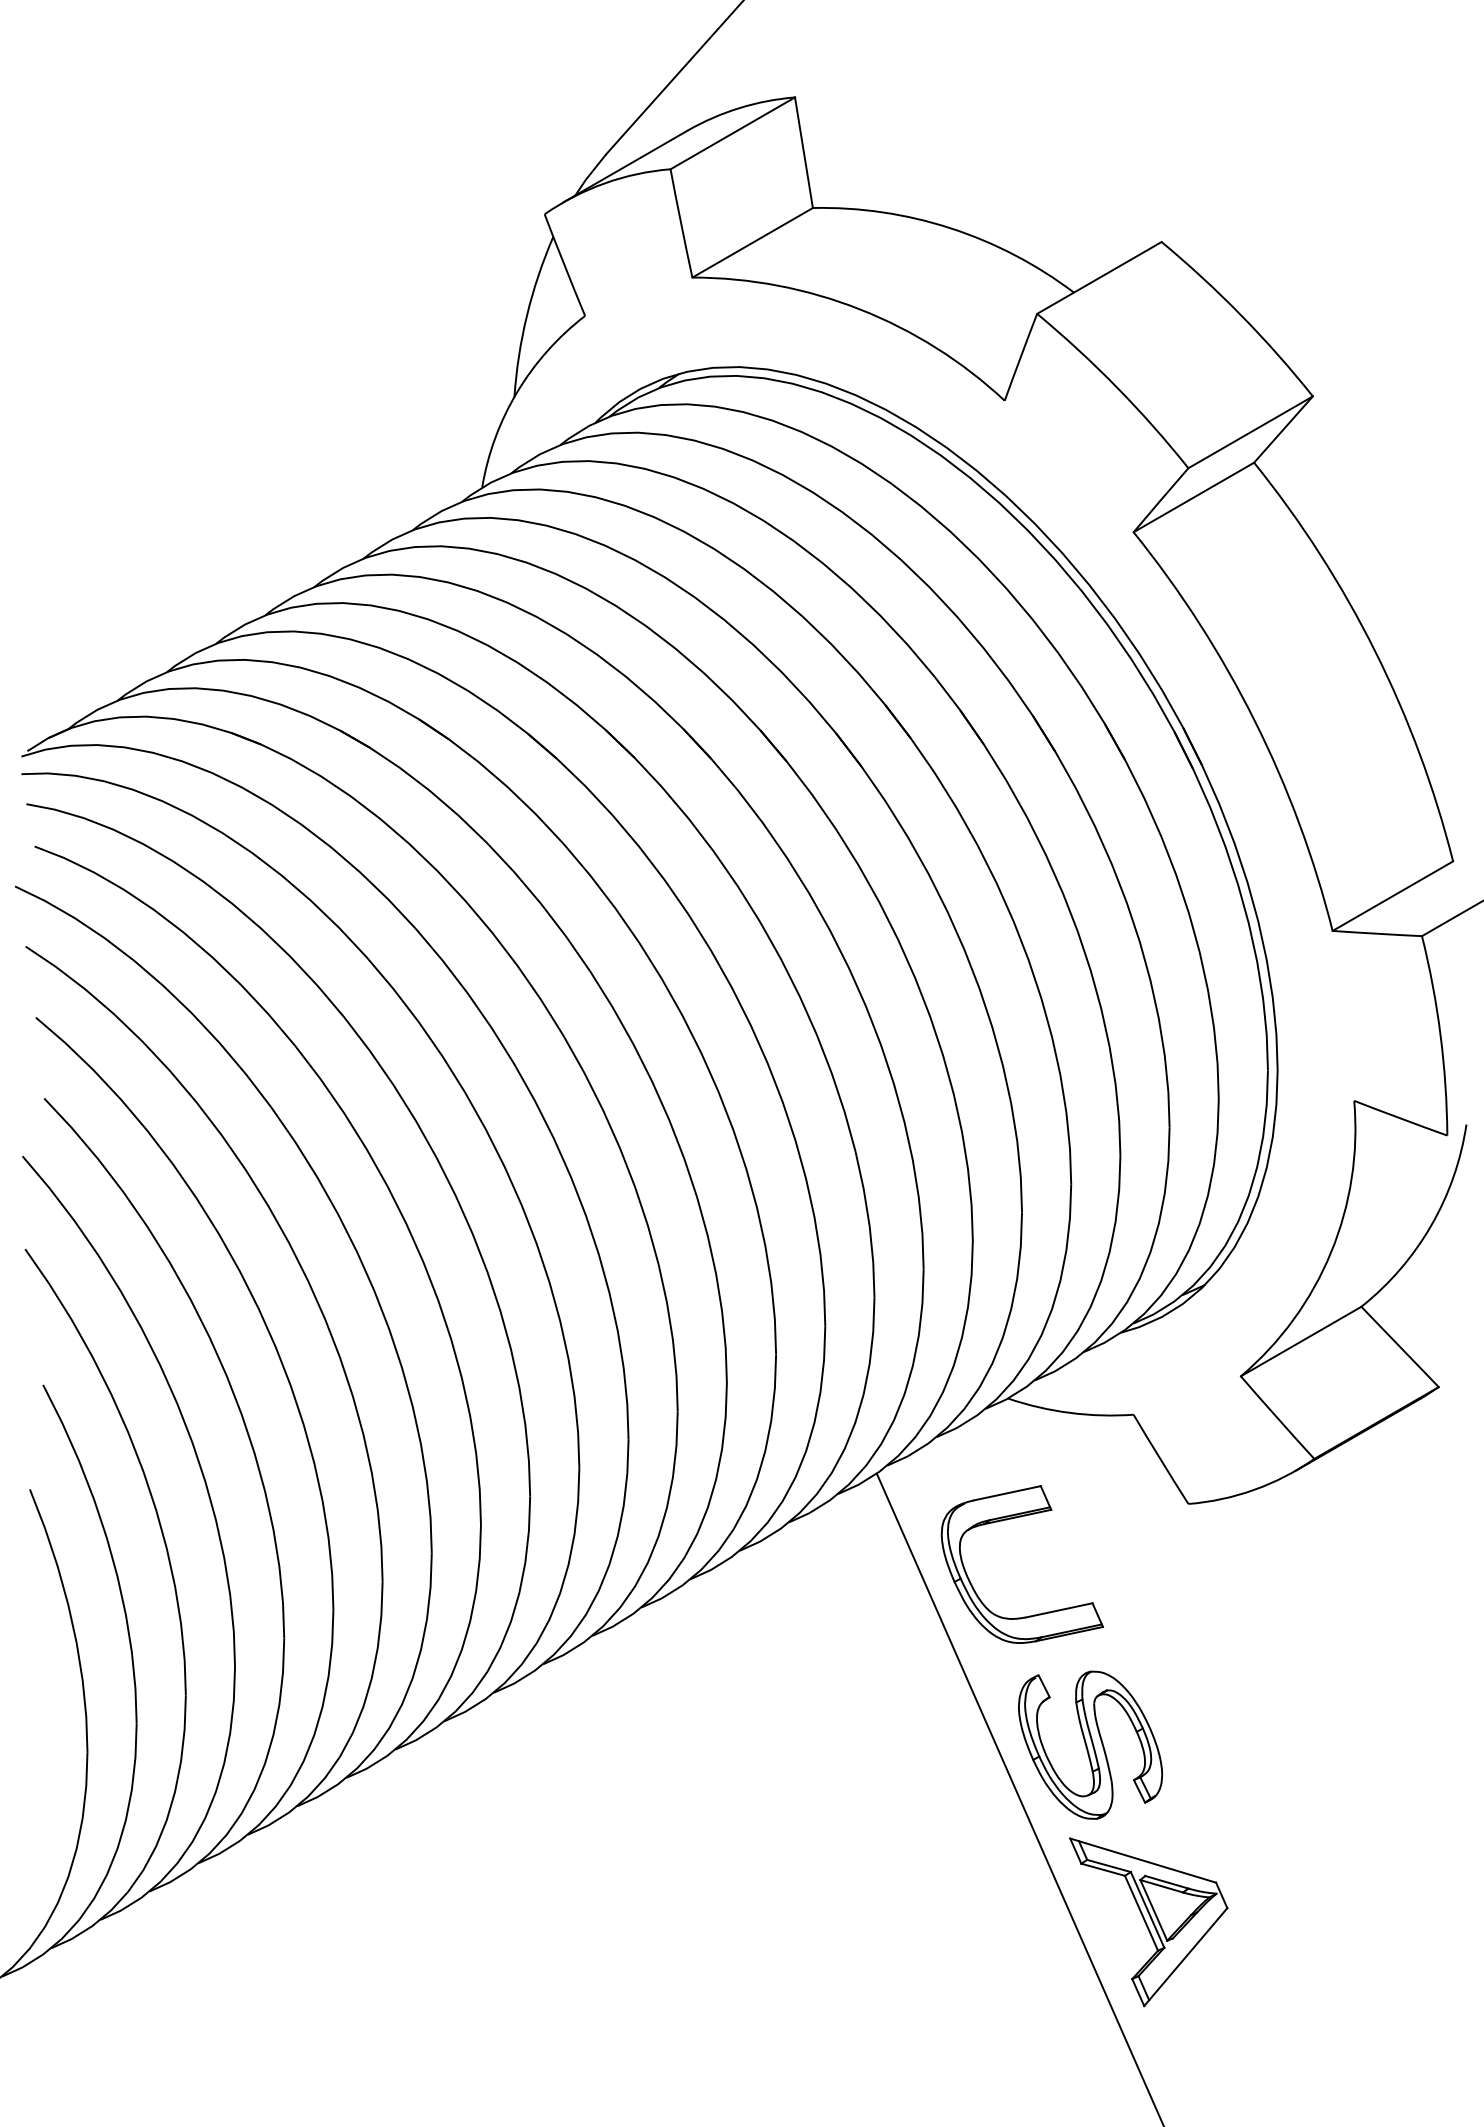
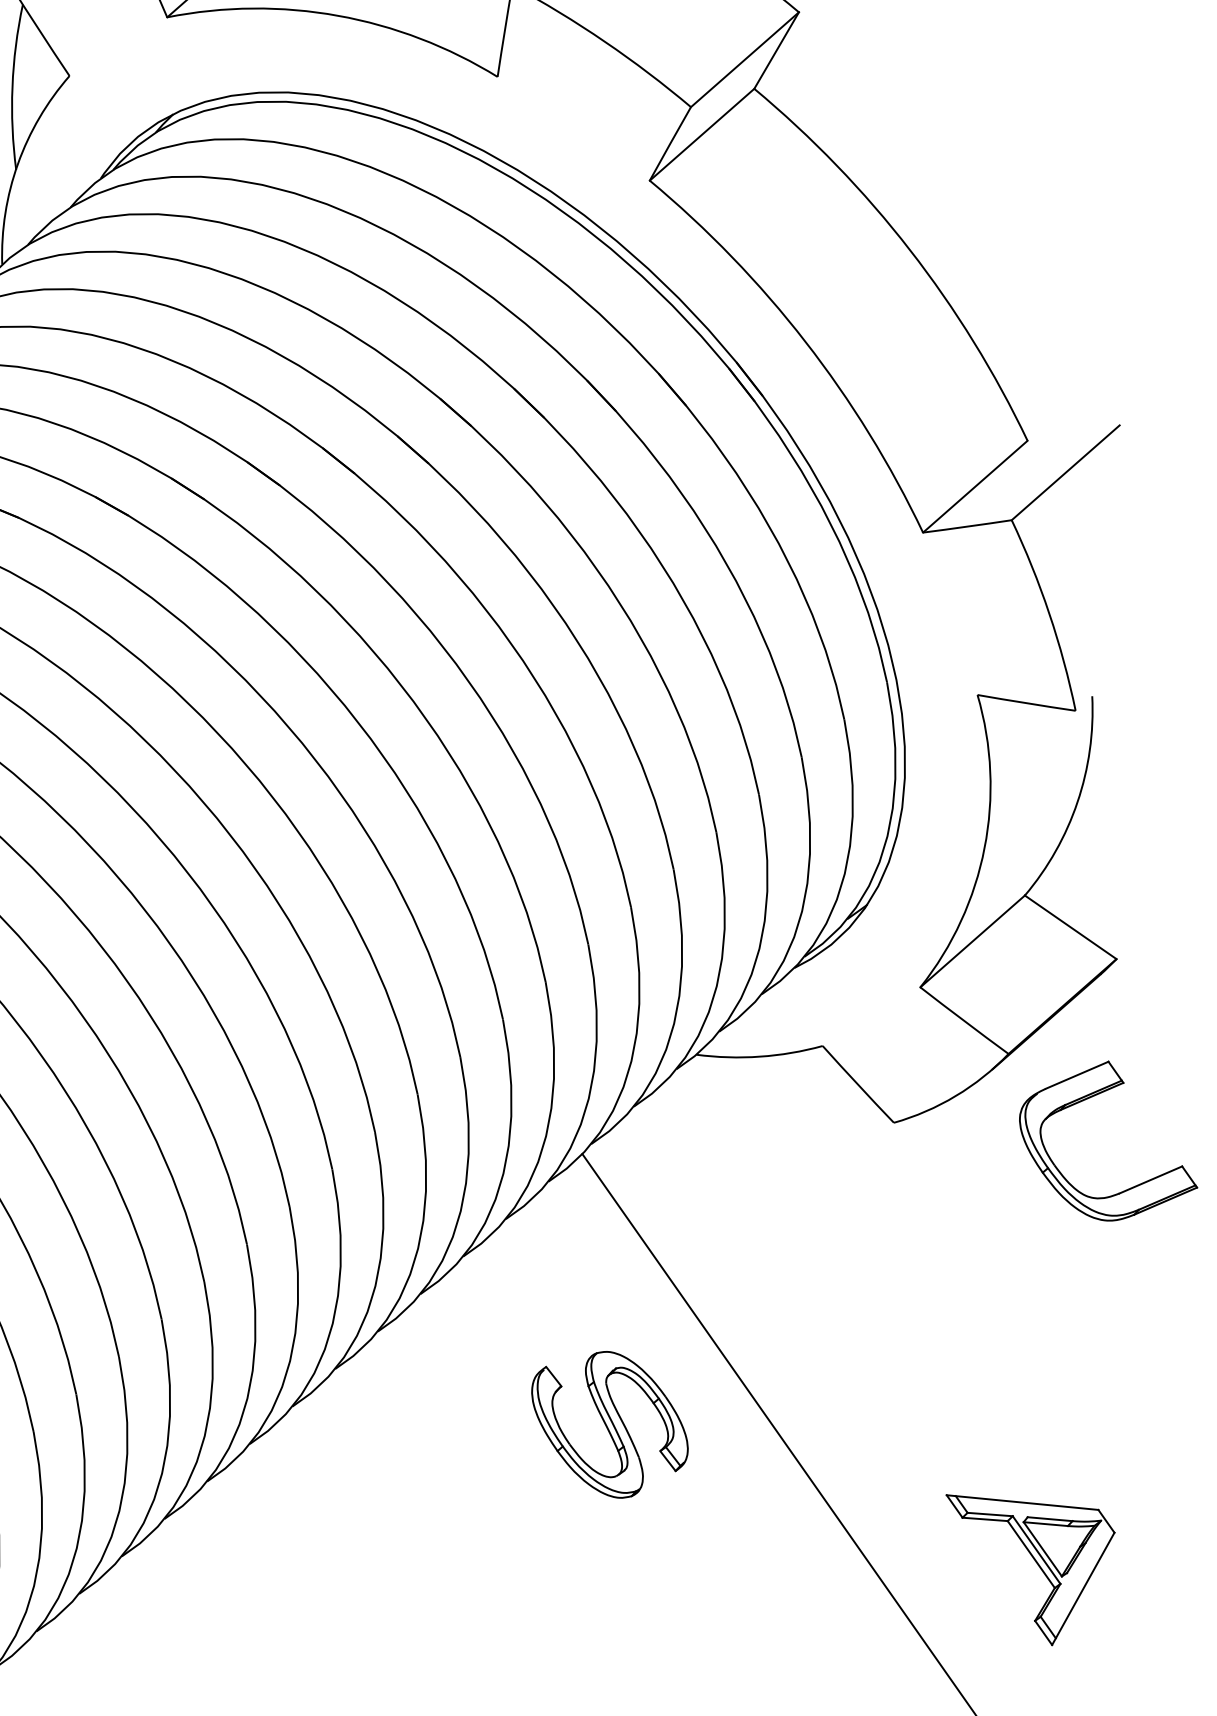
part: (1011, 1519) -> (1086, 1100), moved
part: (1090, 1744) -> (610, 1424), moved
part: (1148, 1922) -> (1039, 1562), moved

